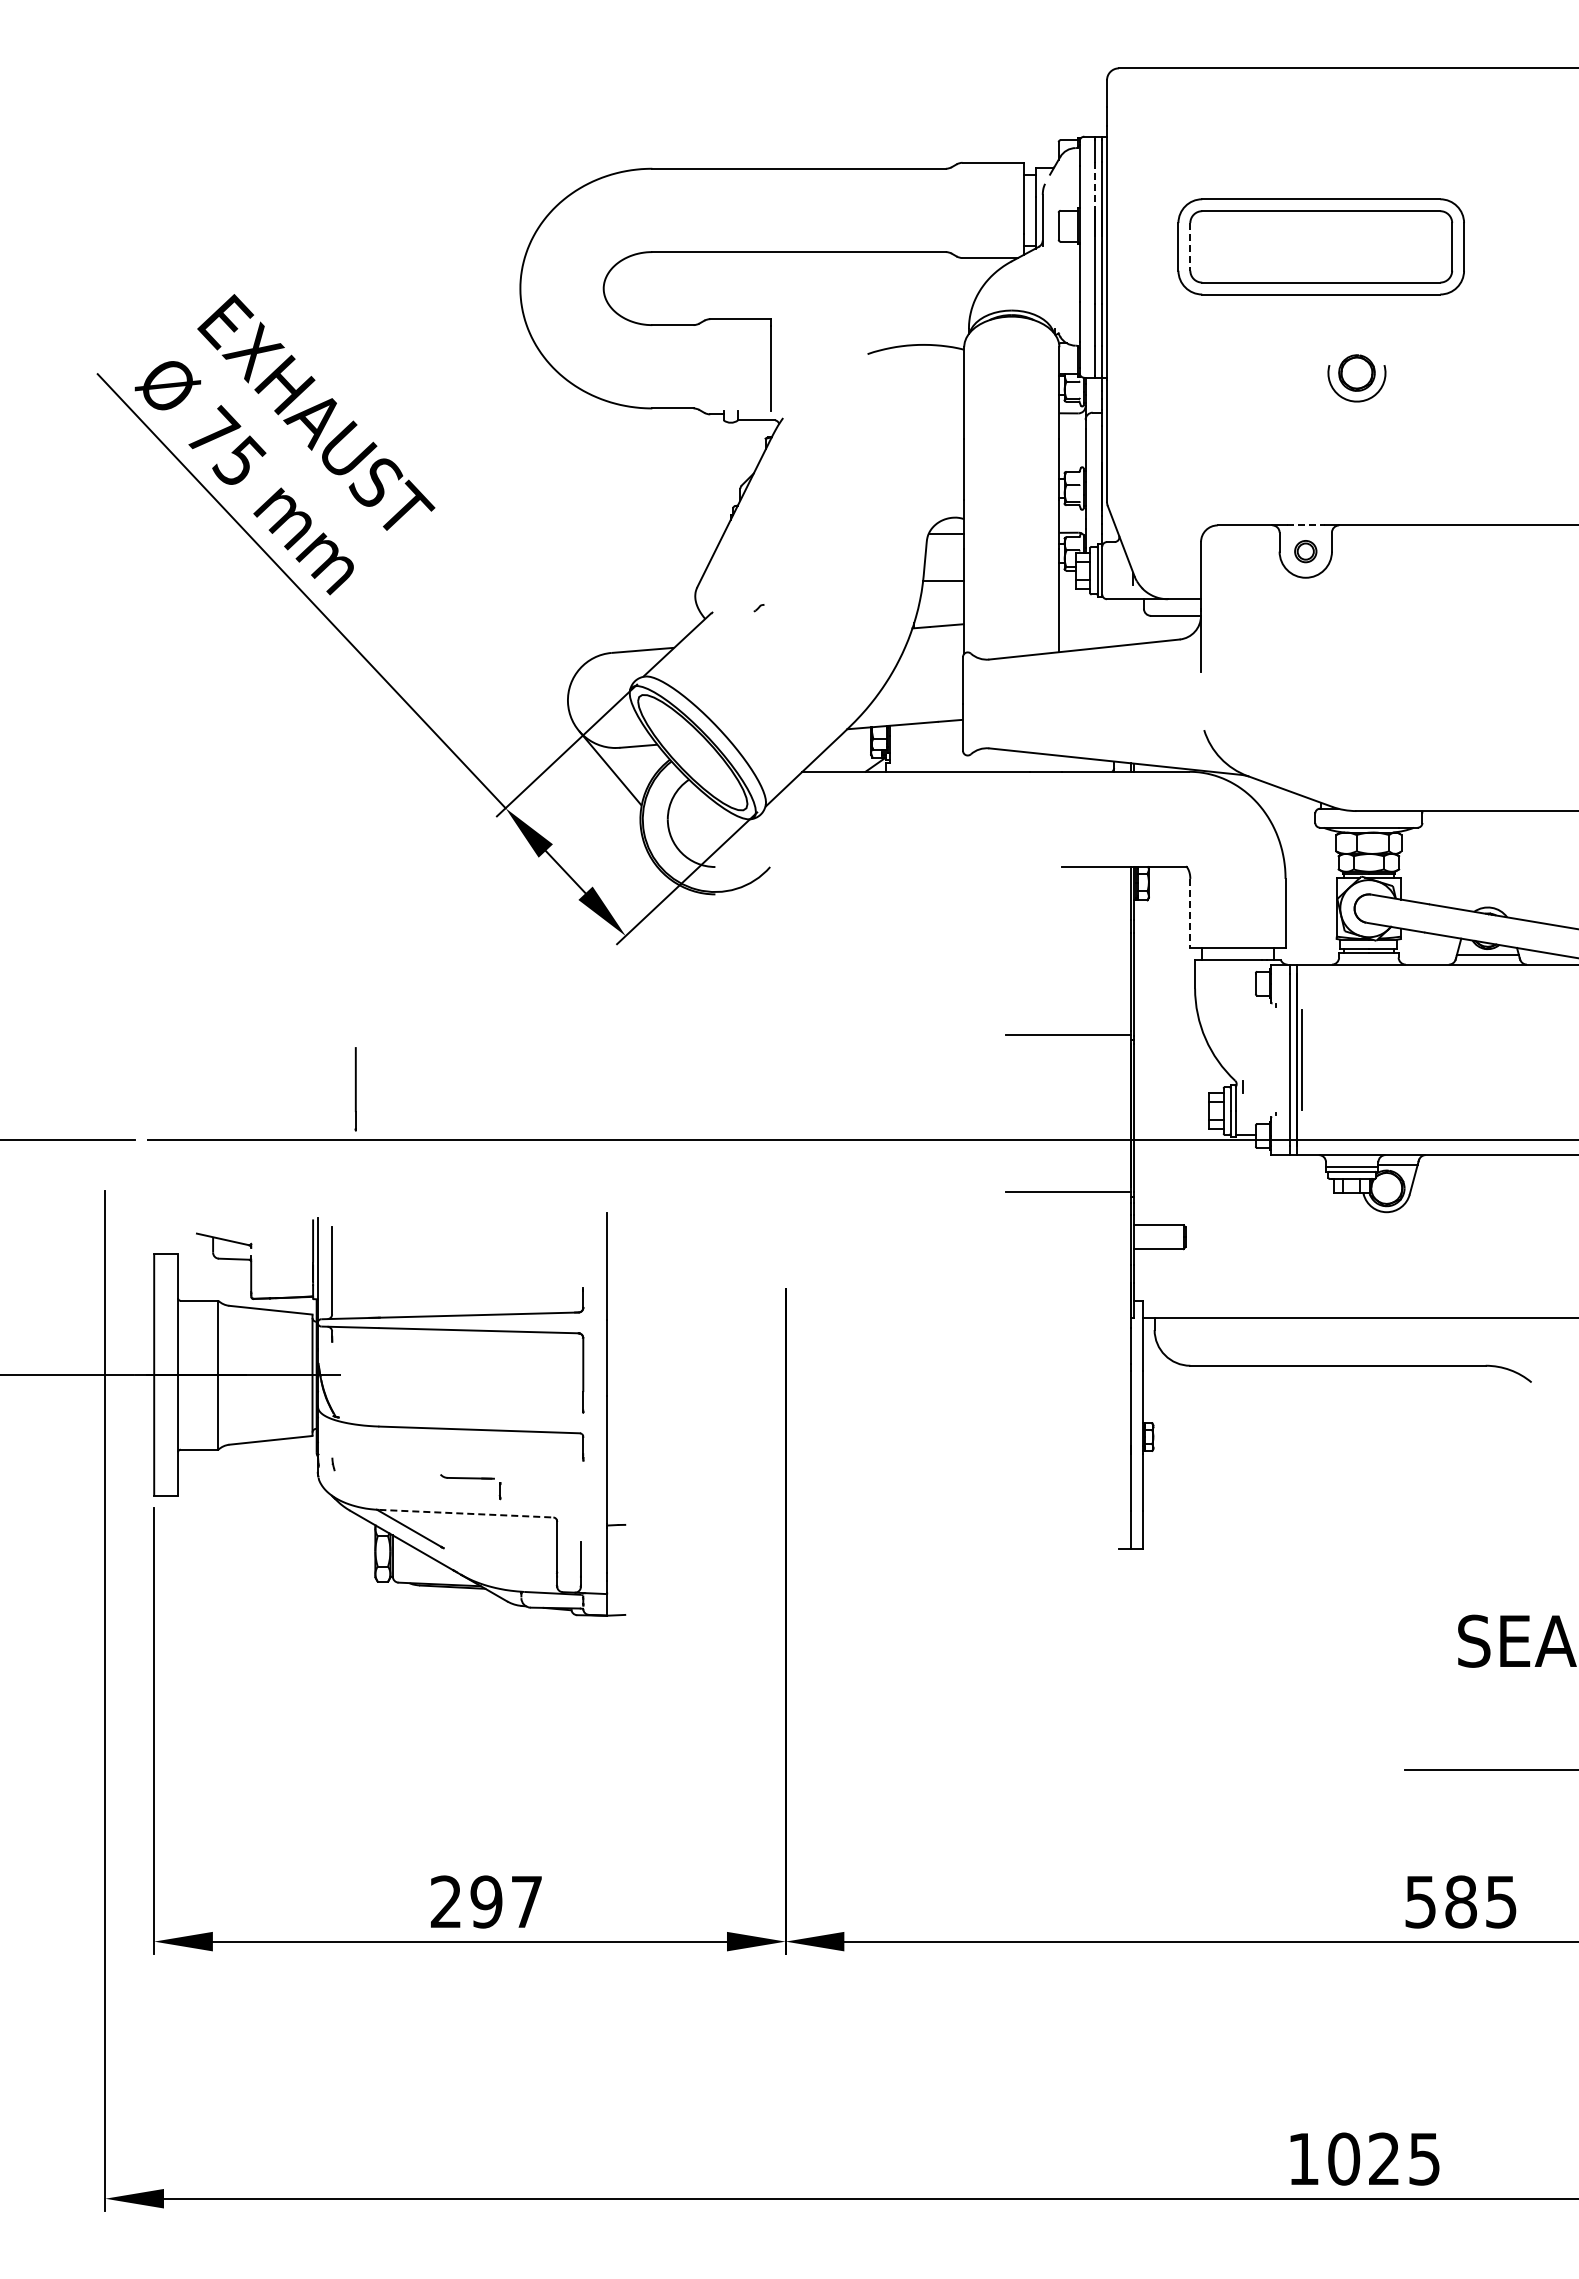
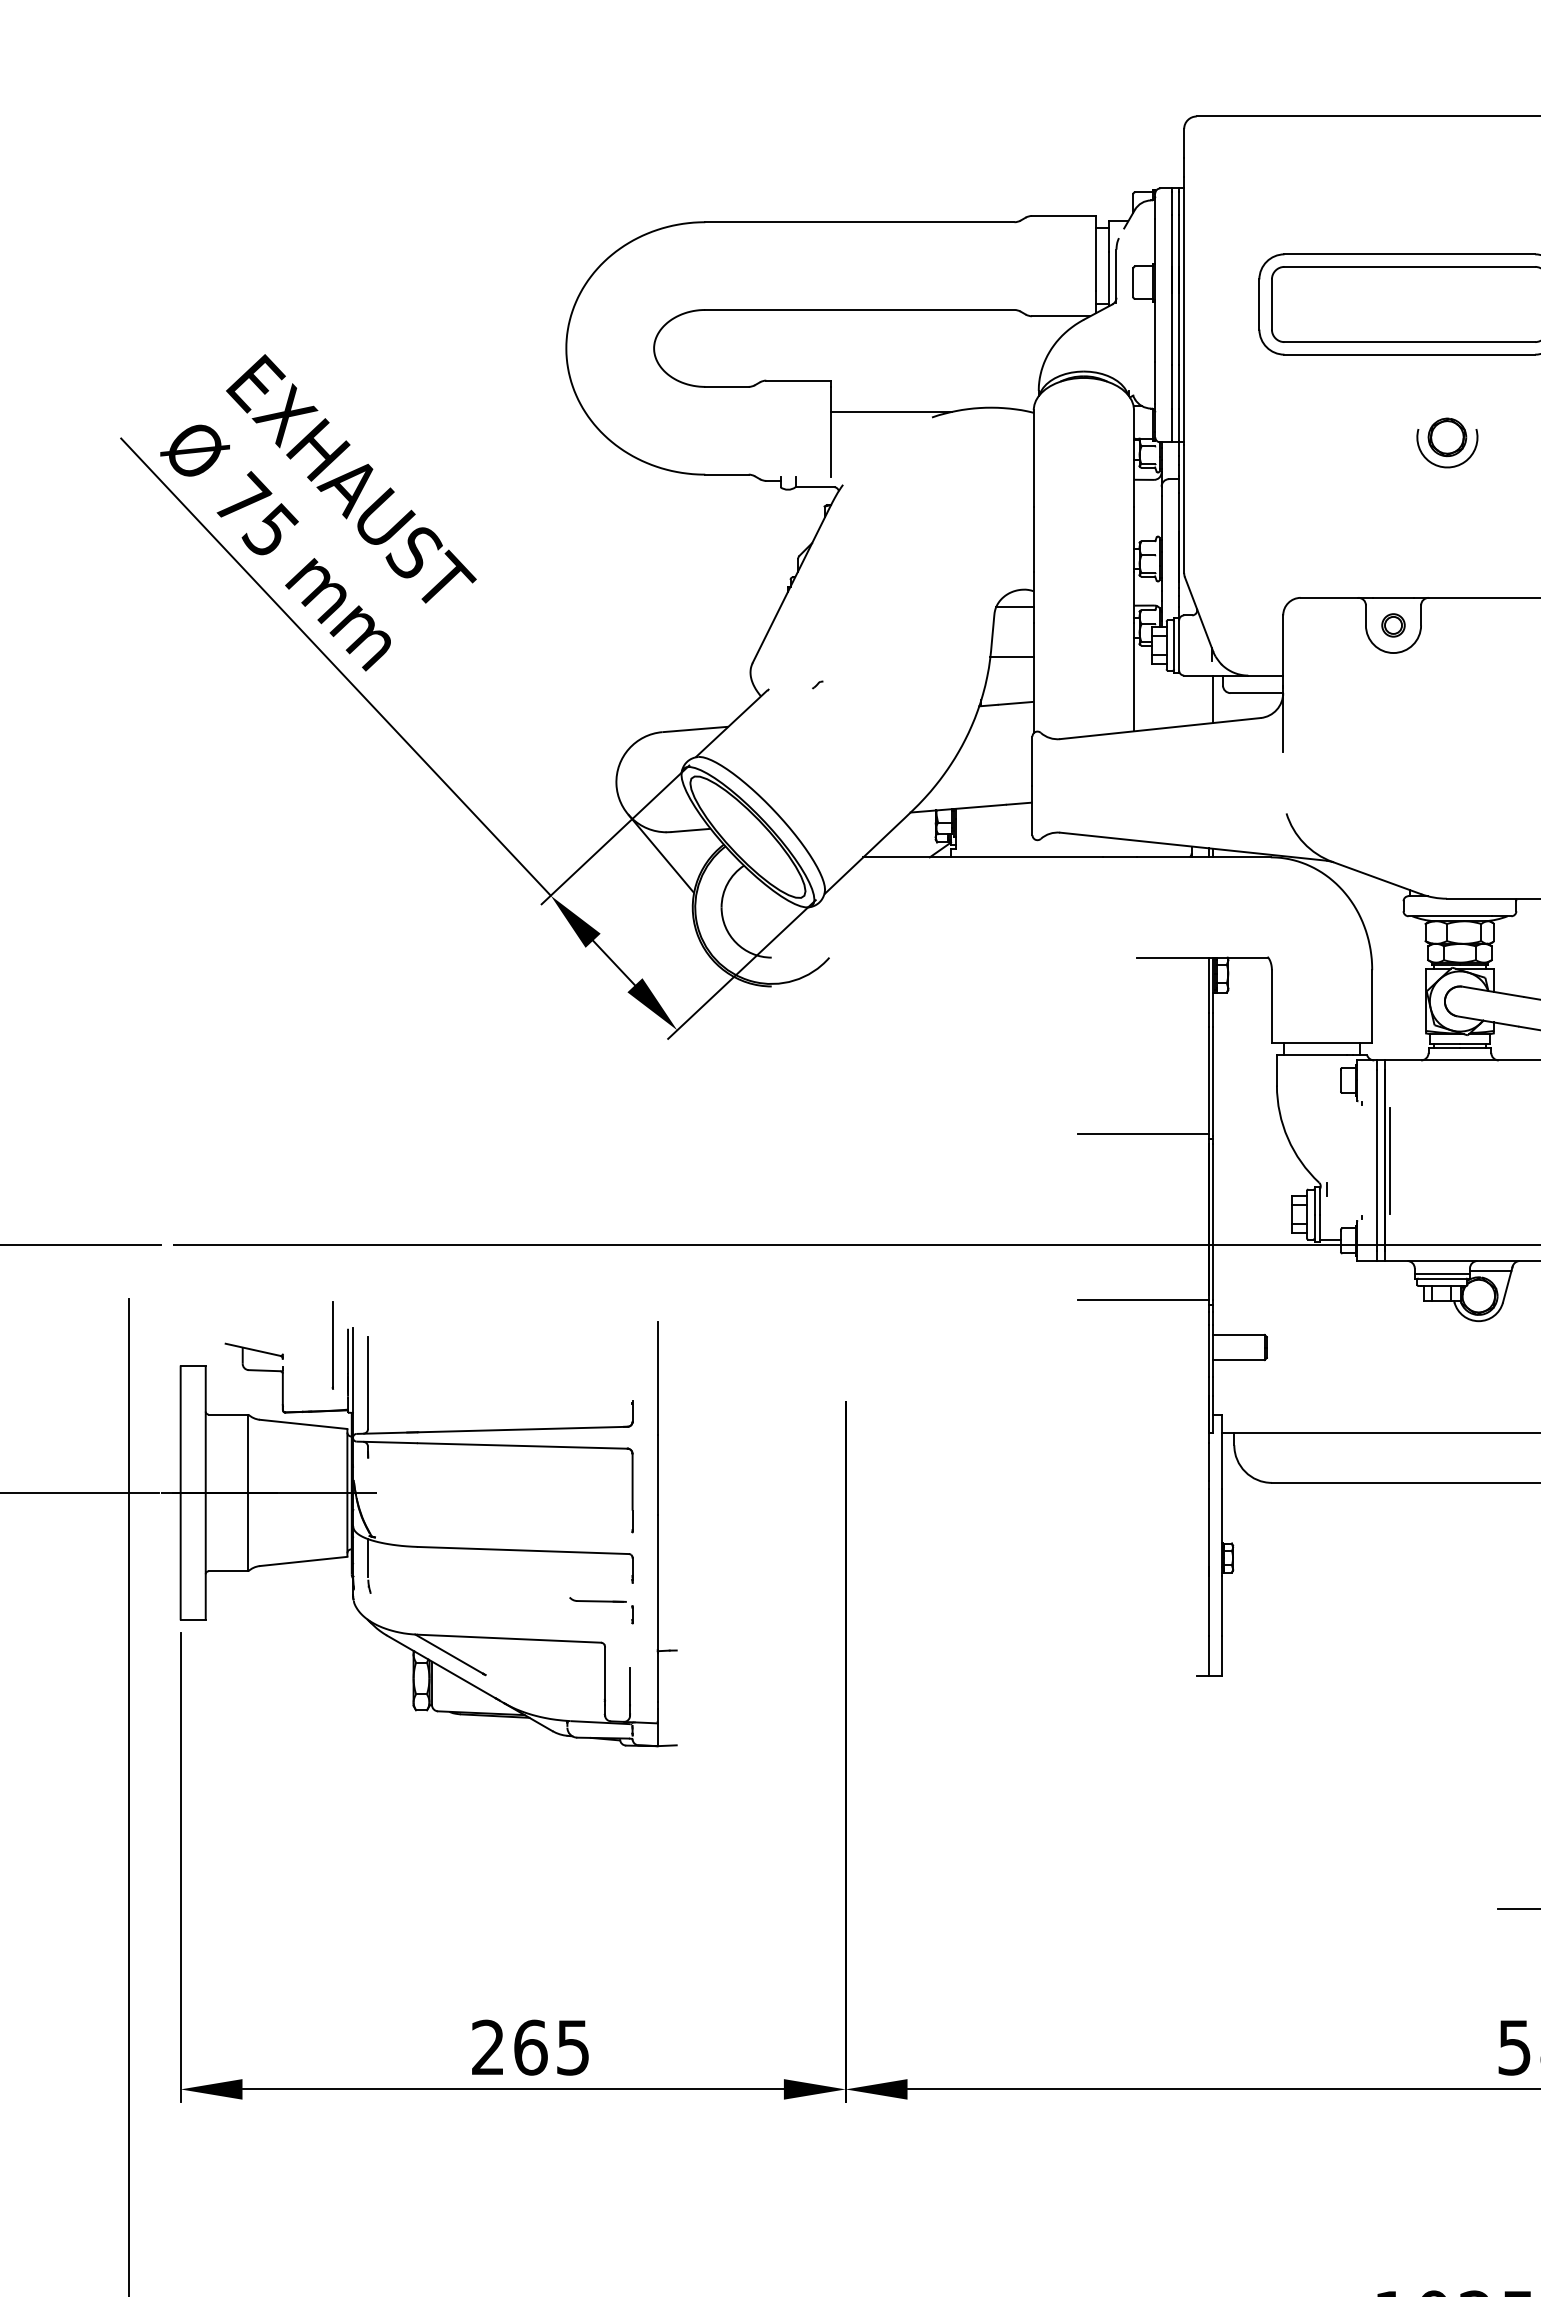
line: (1095, 187) -> (1172, 241), dashed -> solid
line: (1190, 246) -> (1272, 304), dashed -> solid
line: (828, 348) -> (890, 411), added
line: (1306, 525) -> (1394, 597), dashed -> solid
line: (1134, 621) -> (1213, 699), added
line: (1190, 913) -> (1272, 1006), dashed -> solid
line: (355, 1089) -> (332, 1345), moved
line: (332, 1437) -> (368, 1558), added
part: (470, 1479) -> (601, 1602), moved
line: (466, 1513) -> (509, 1638), dashed -> solid
text: (505, 1901) -> (550, 2047), 297 -> 265

